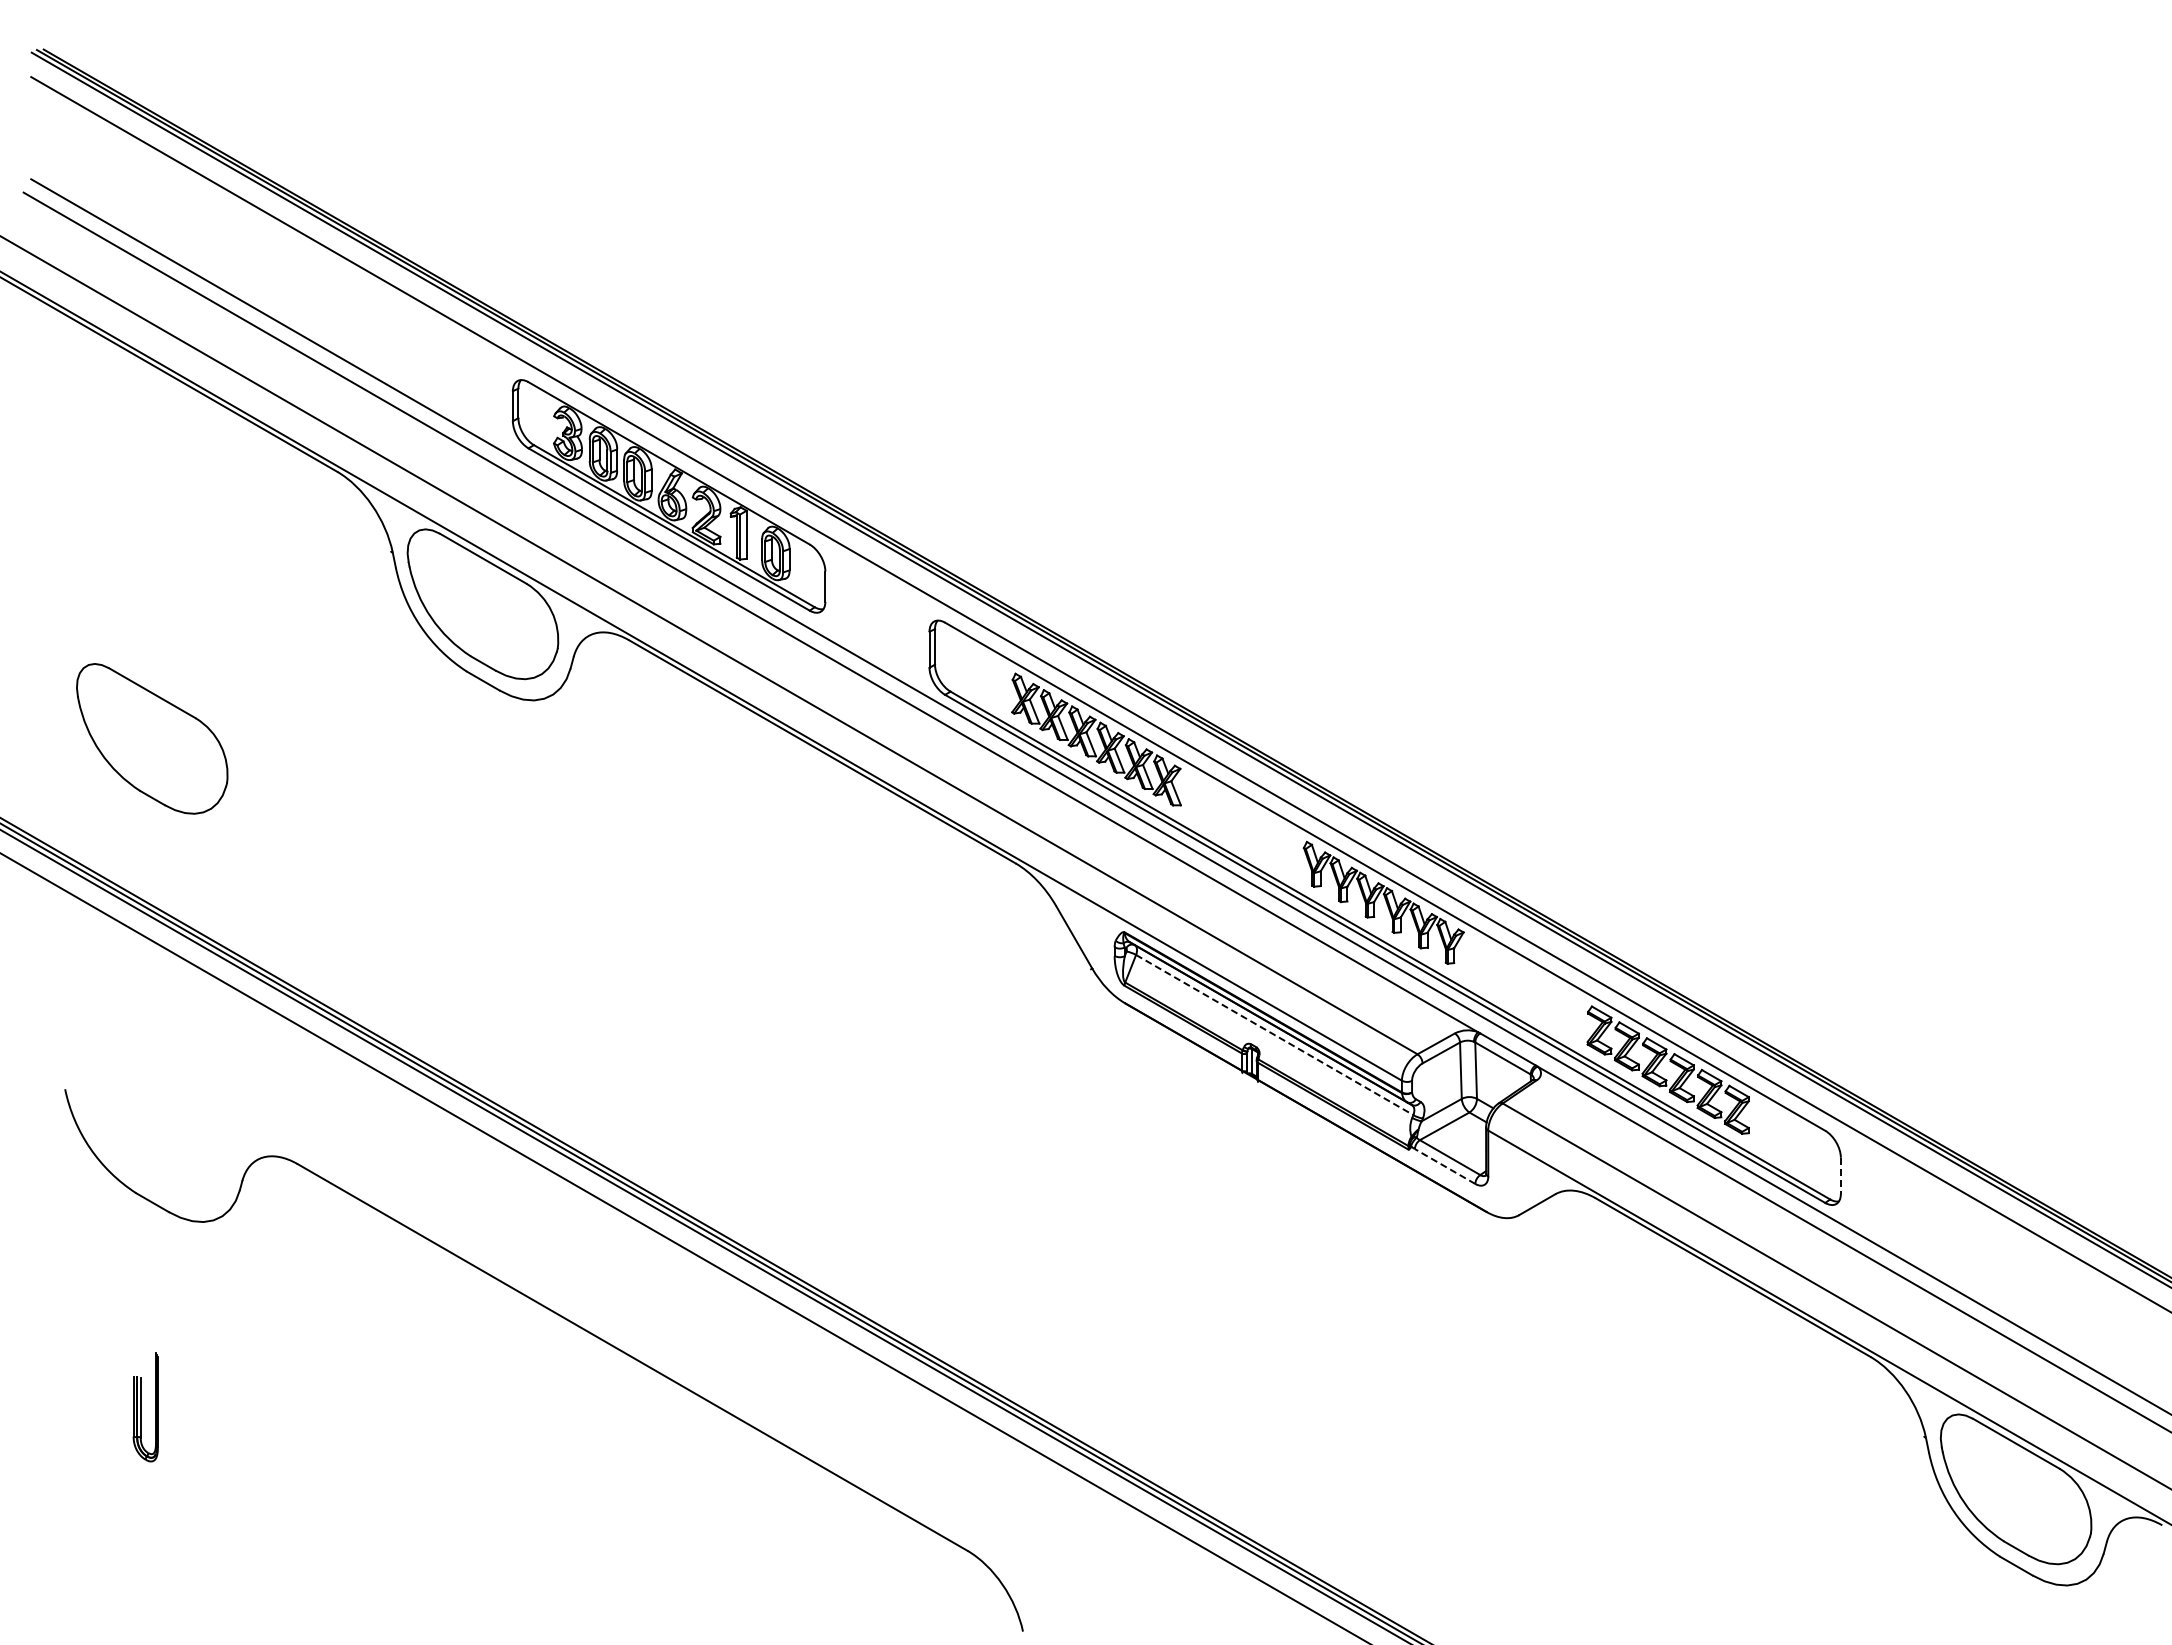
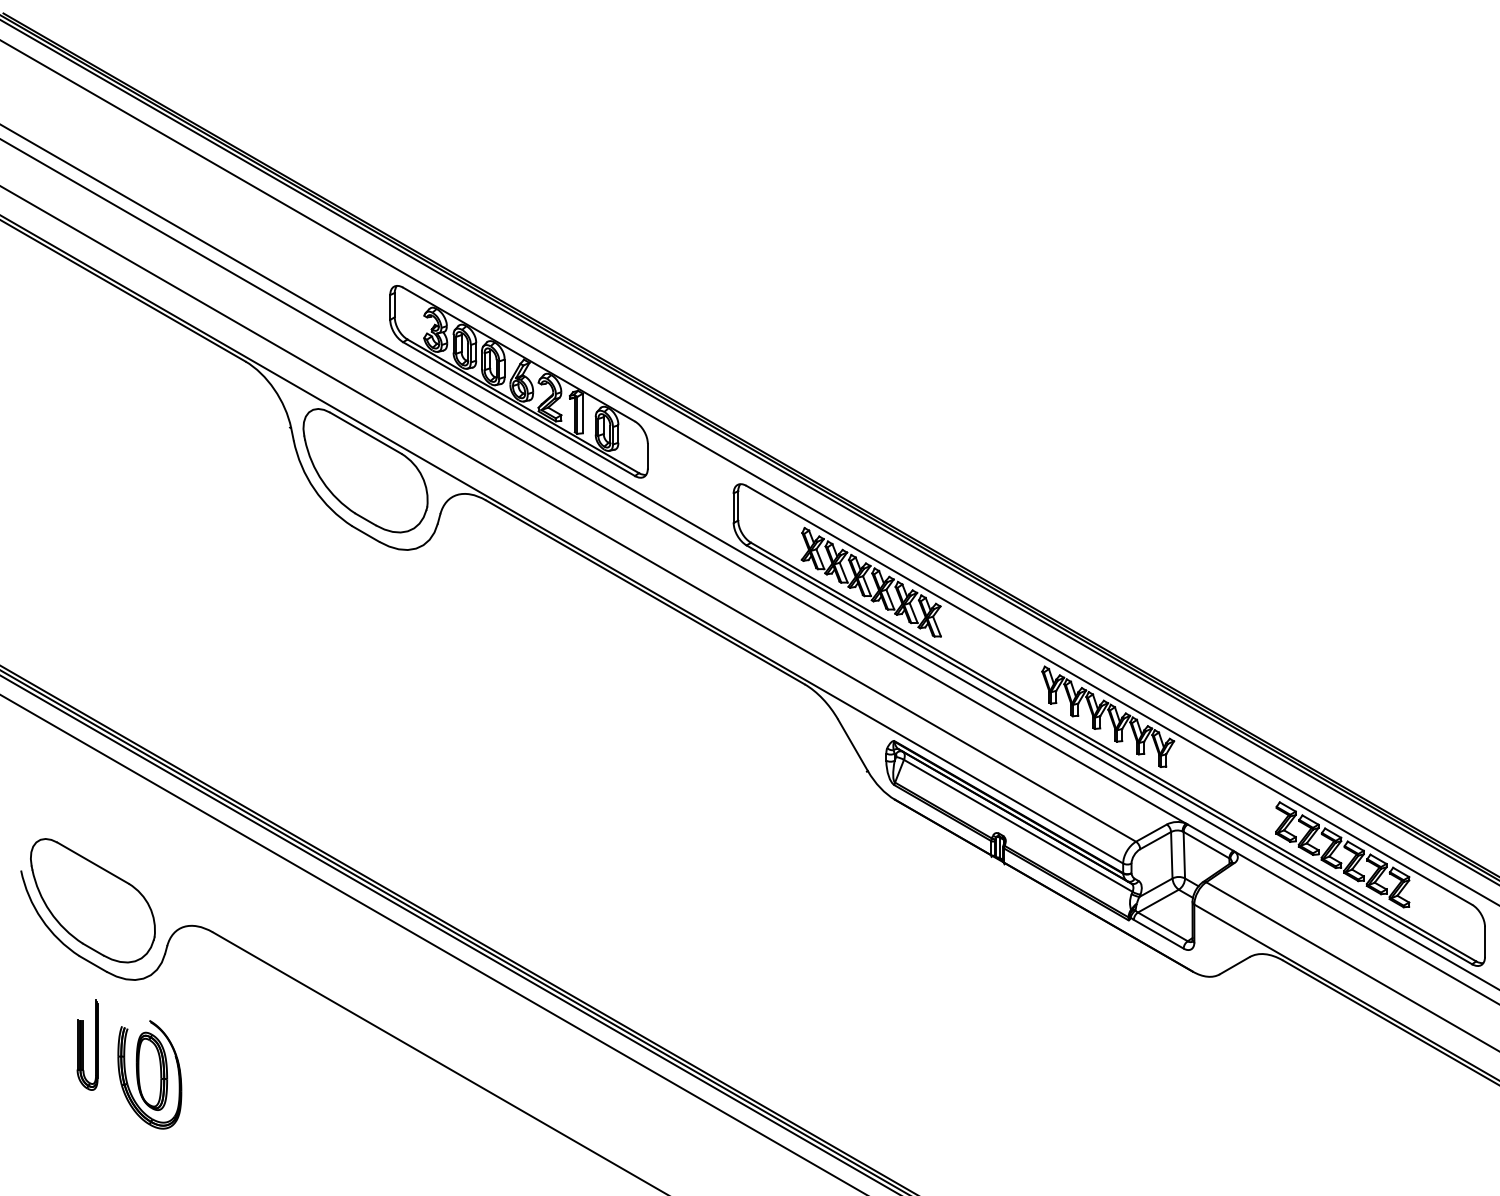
part: (152, 738) -> (93, 900), moved
line: (1275, 1035) -> (1018, 826), dashed -> solid
line: (1445, 1166) -> (1159, 934), dashed -> solid
line: (1840, 1176) -> (1484, 942), dashed -> solid
part: (221, 1336) -> (150, 1074), added
part: (145, 1407) -> (87, 1045), moved

